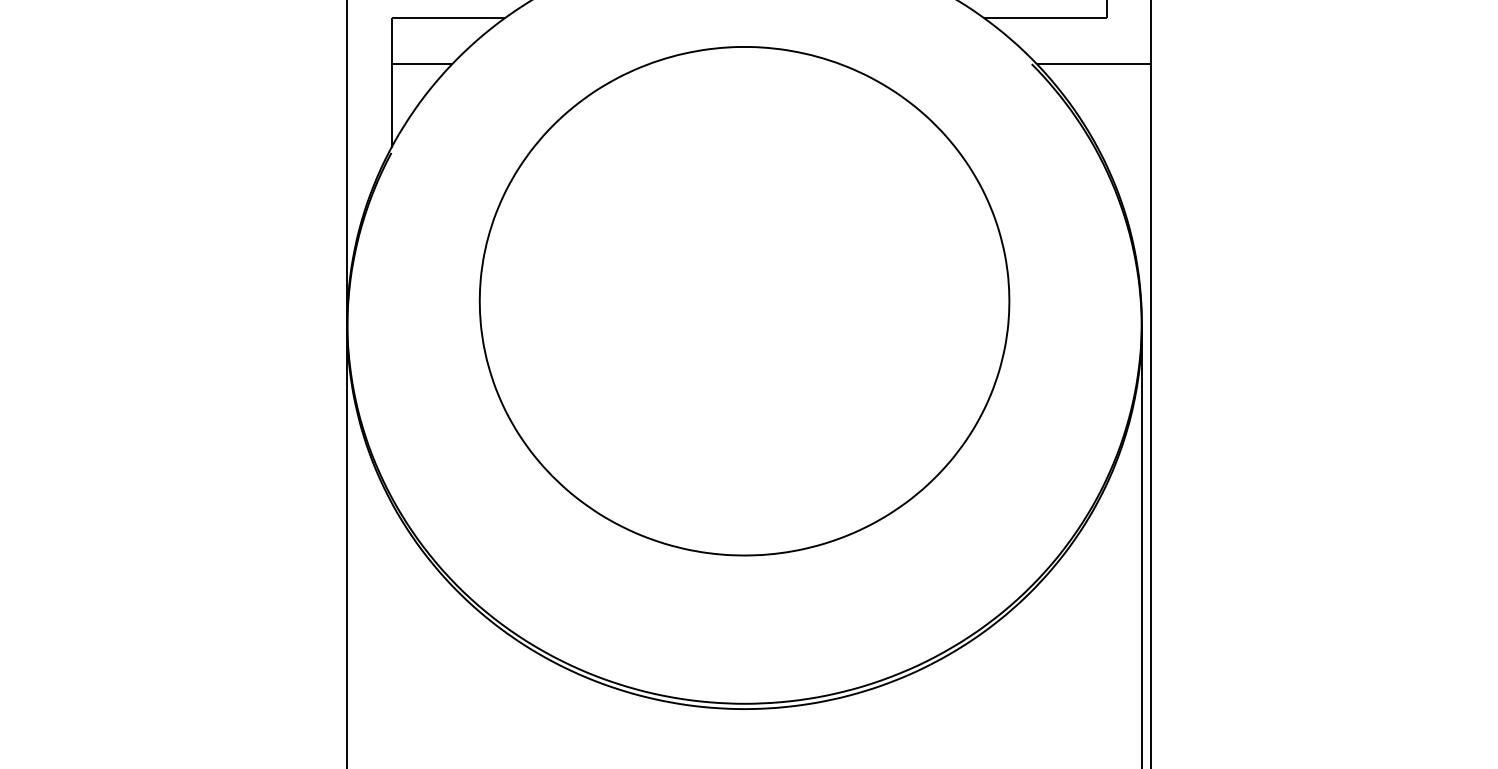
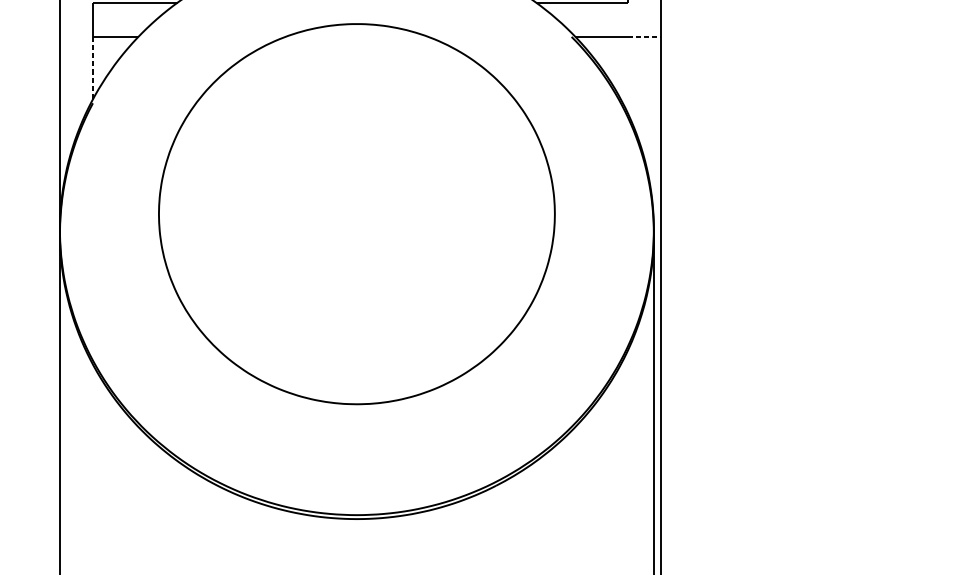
line: (1129, 64) -> (644, 37), solid -> dashed
line: (391, 105) -> (92, 67), solid -> dashed

